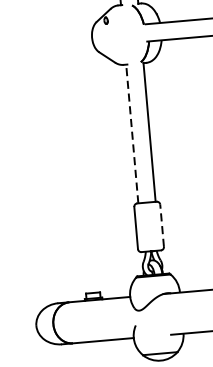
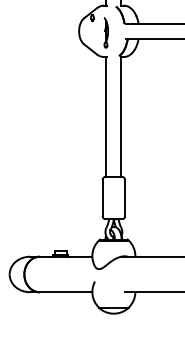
part: (122, 36) -> (105, 32), added
line: (132, 134) -> (106, 117), dashed -> solid
line: (162, 225) -> (125, 197), dashed -> solid

